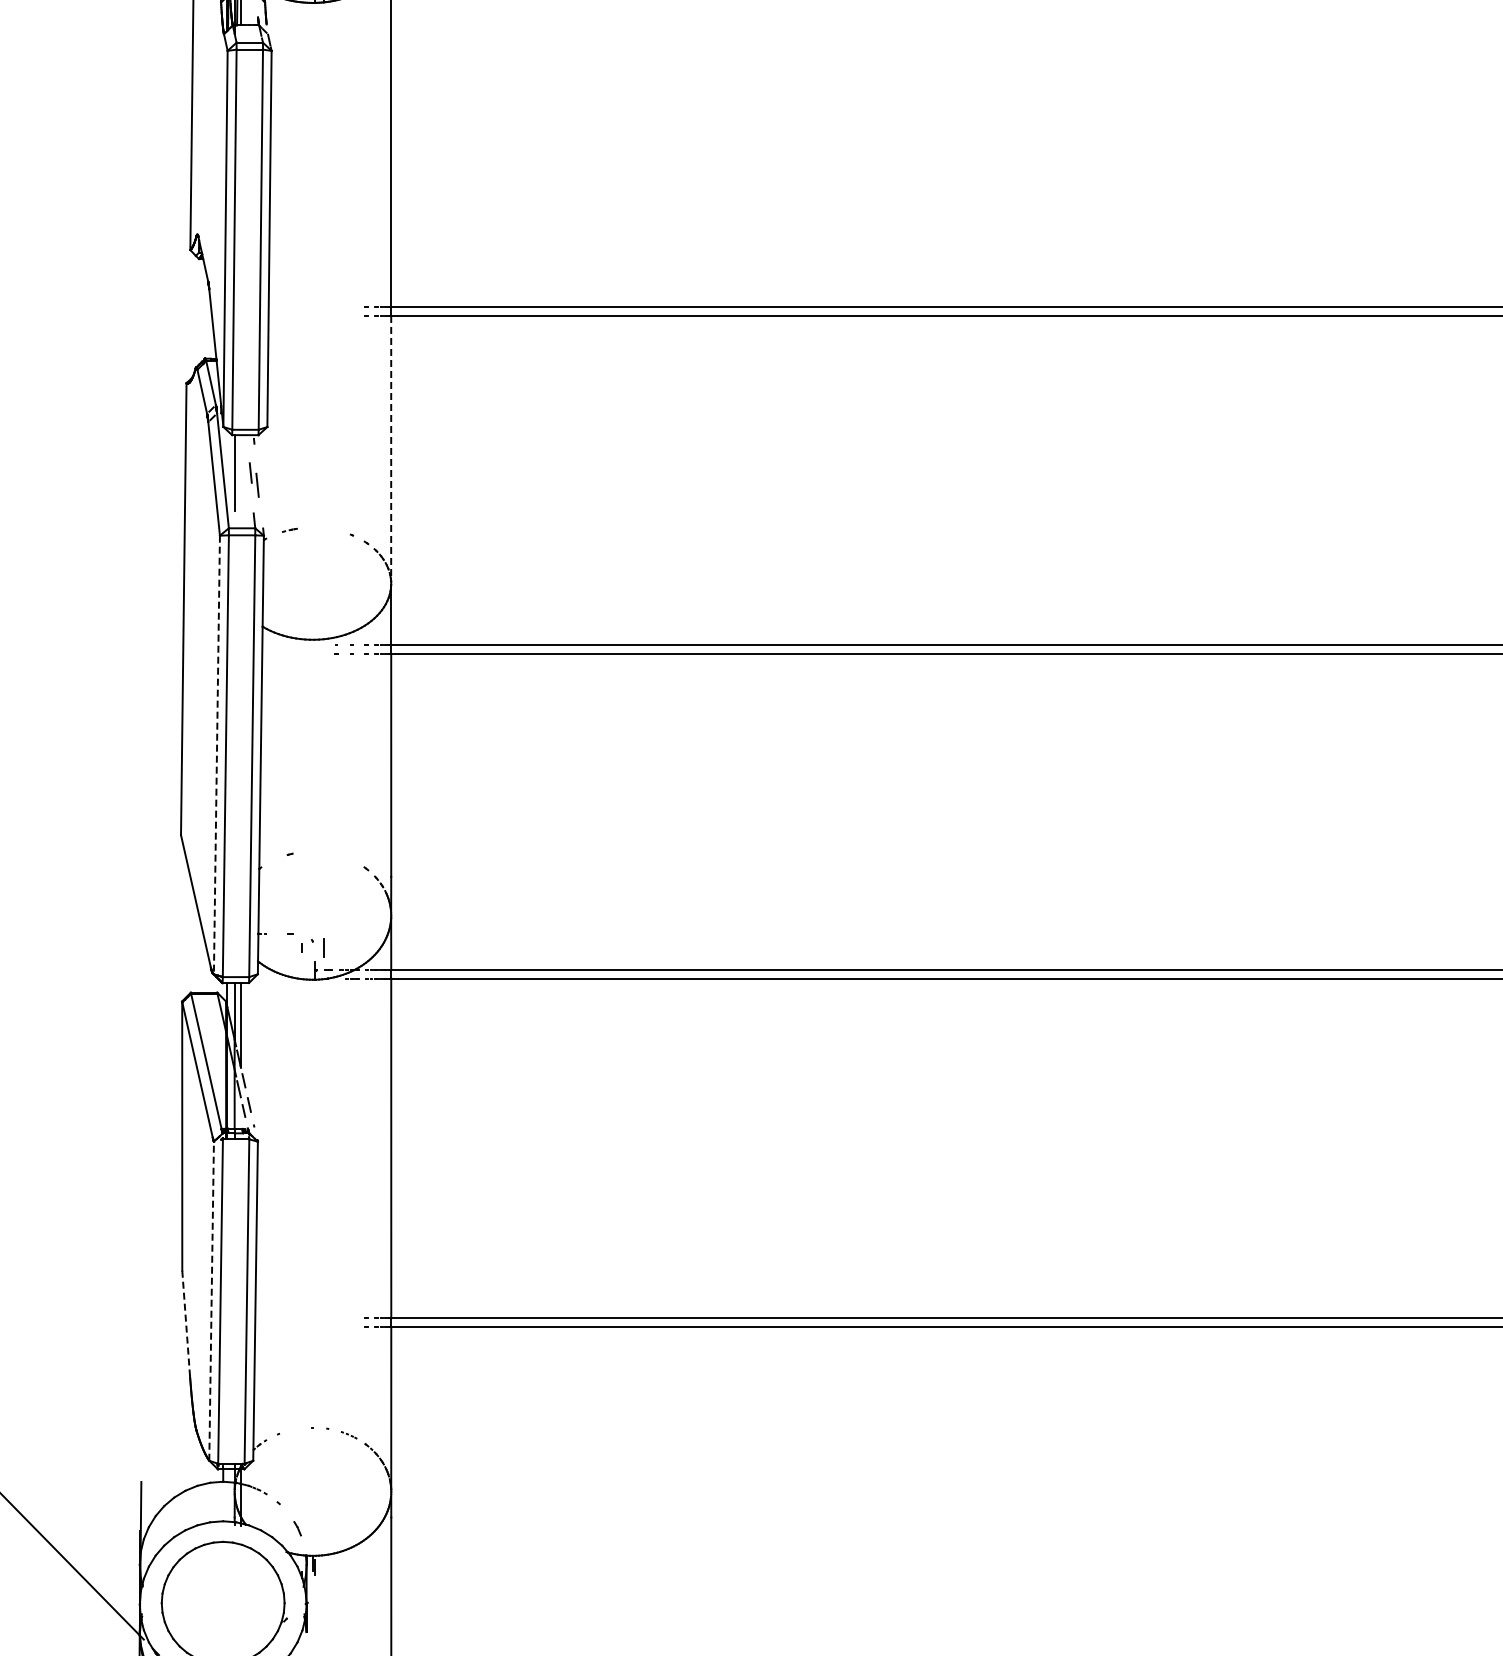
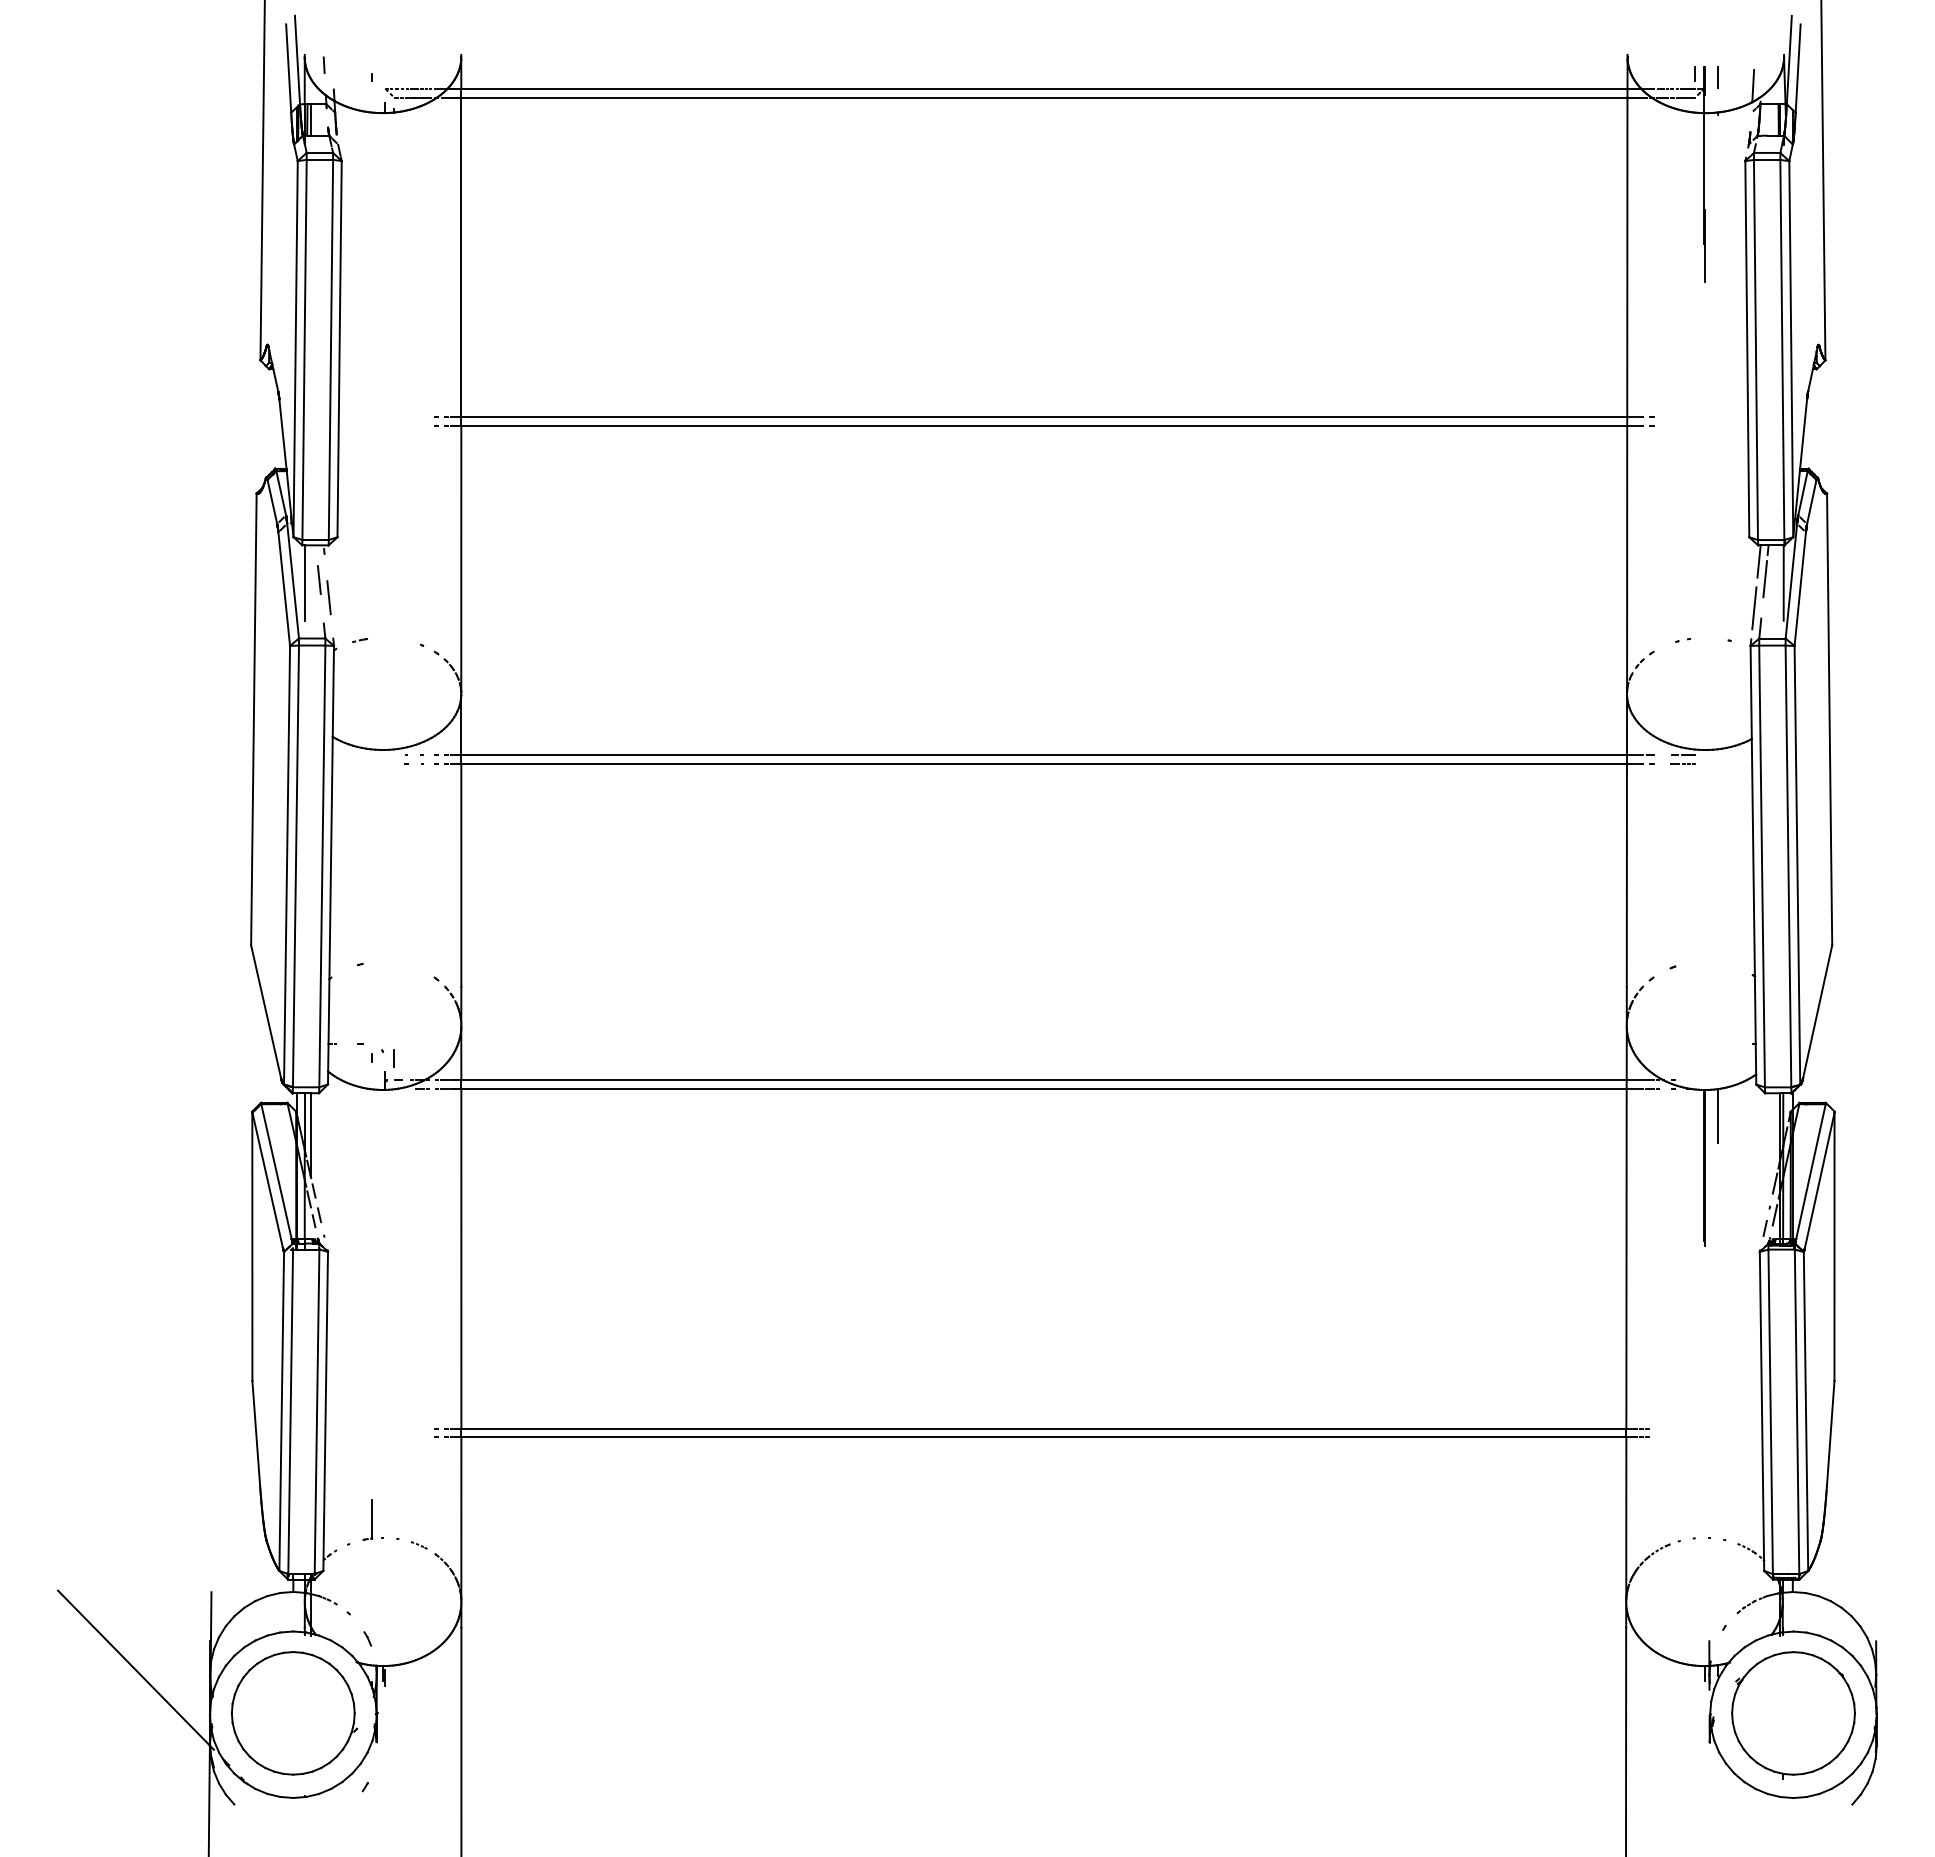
line: (391, 448) -> (461, 558), dashed -> solid
part: (254, 480) -> (324, 590), size x1.43
line: (217, 755) -> (287, 865), dashed -> solid
line: (211, 1301) -> (281, 1411), dashed -> solid
line: (186, 1323) -> (256, 1433), dashed -> solid
part: (297, 1409) -> (367, 1519), added

